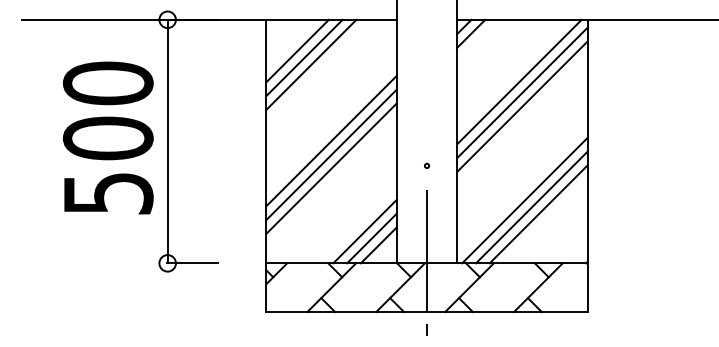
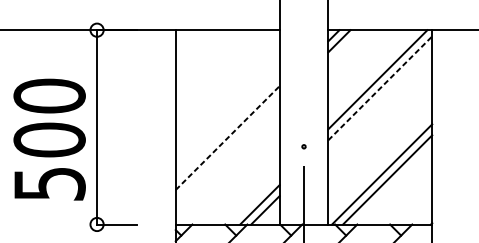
line: (297, 50) -> (200, 54), removed
line: (304, 57) -> (206, 60), removed
line: (311, 64) -> (211, 65), removed
line: (522, 92) -> (380, 88), solid -> dashed
line: (522, 106) -> (380, 99), removed
text: (107, 137) -> (49, 139), moved
line: (331, 141) -> (227, 127), removed
line: (331, 154) -> (227, 137), solid -> dashed
line: (331, 168) -> (227, 148), removed
line: (538, 214) -> (392, 185), removed
line: (364, 231) -> (254, 199), removed

